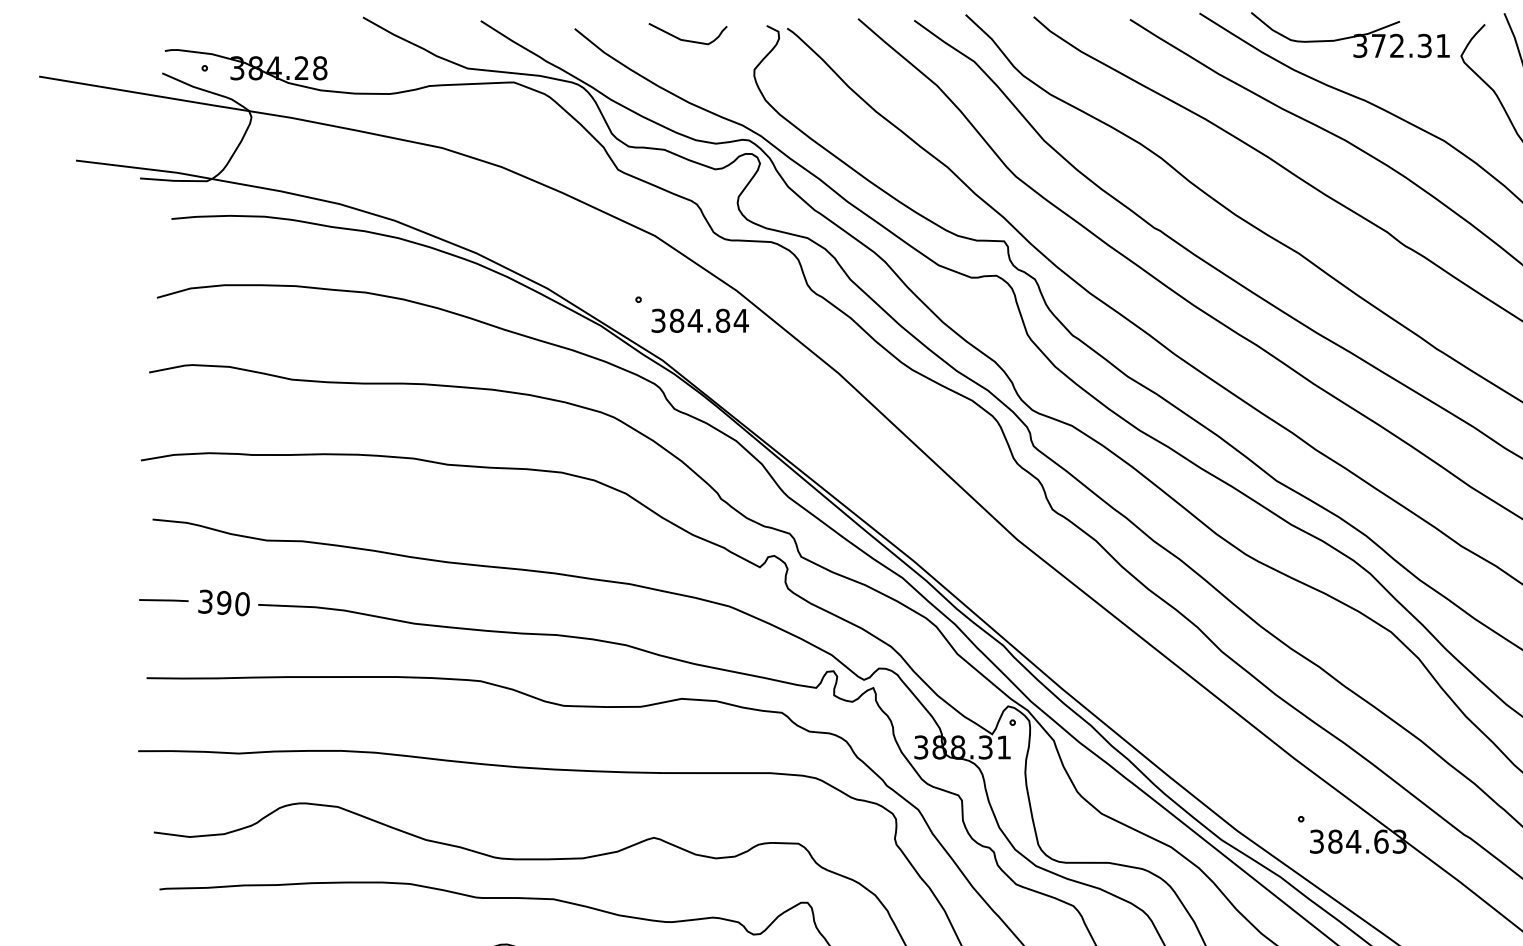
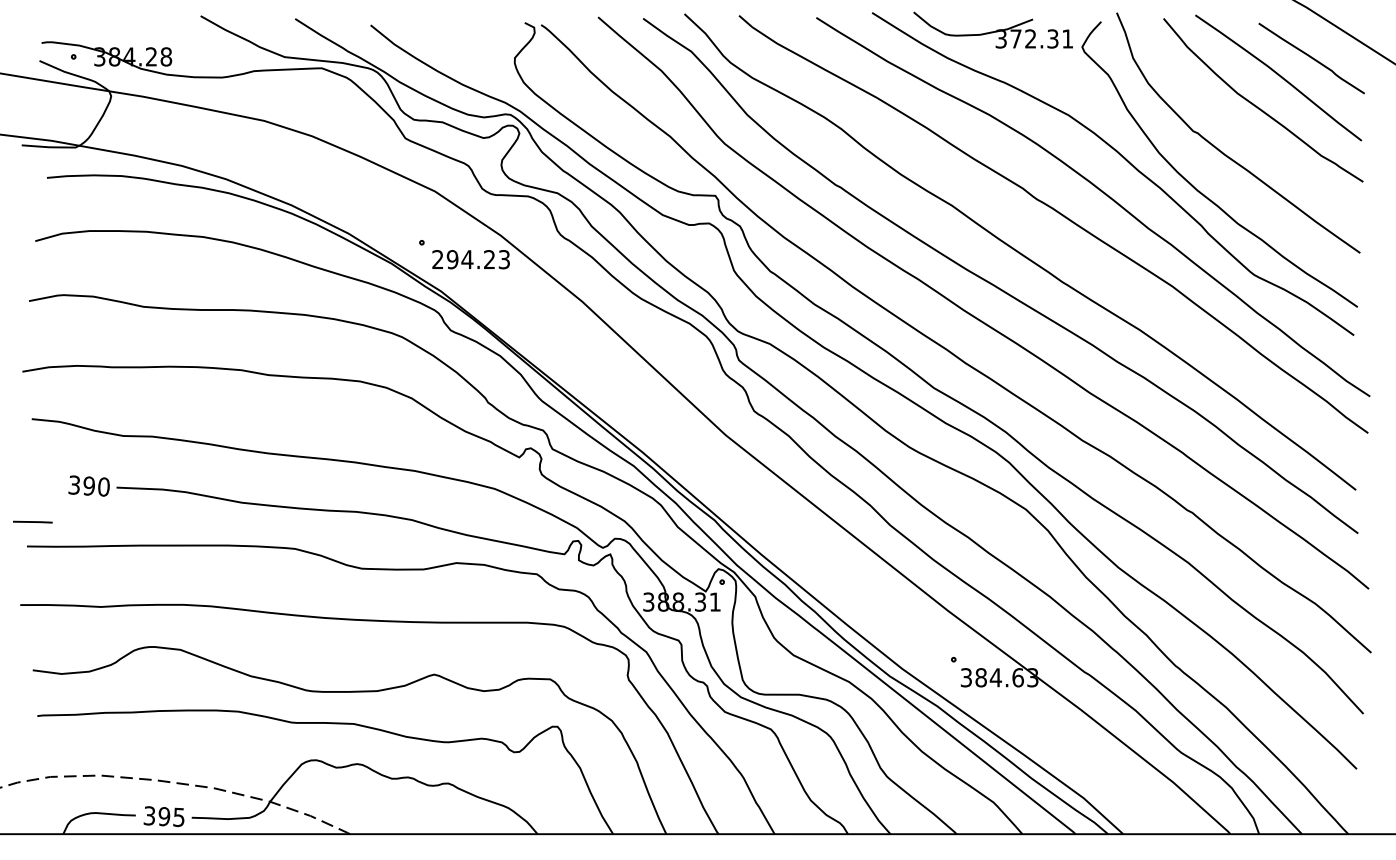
curve: (685, 39) -> (459, 33), removed
text: (700, 320) -> (471, 259), 384.84 -> 294.23
line: (163, 599) -> (32, 521), moved

